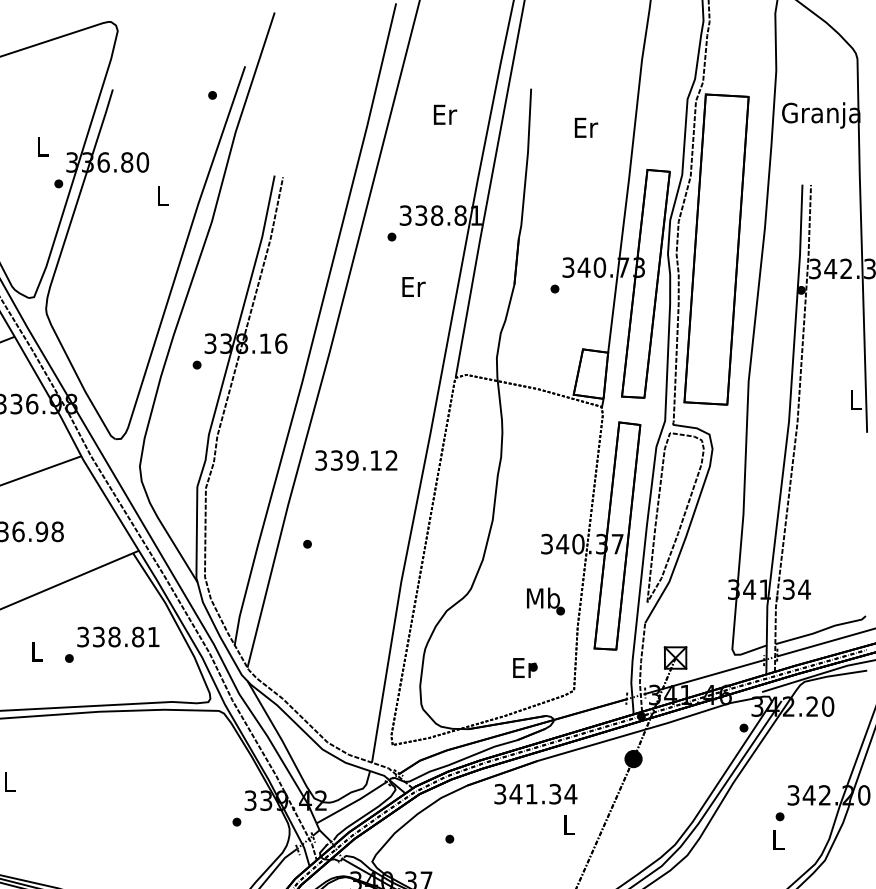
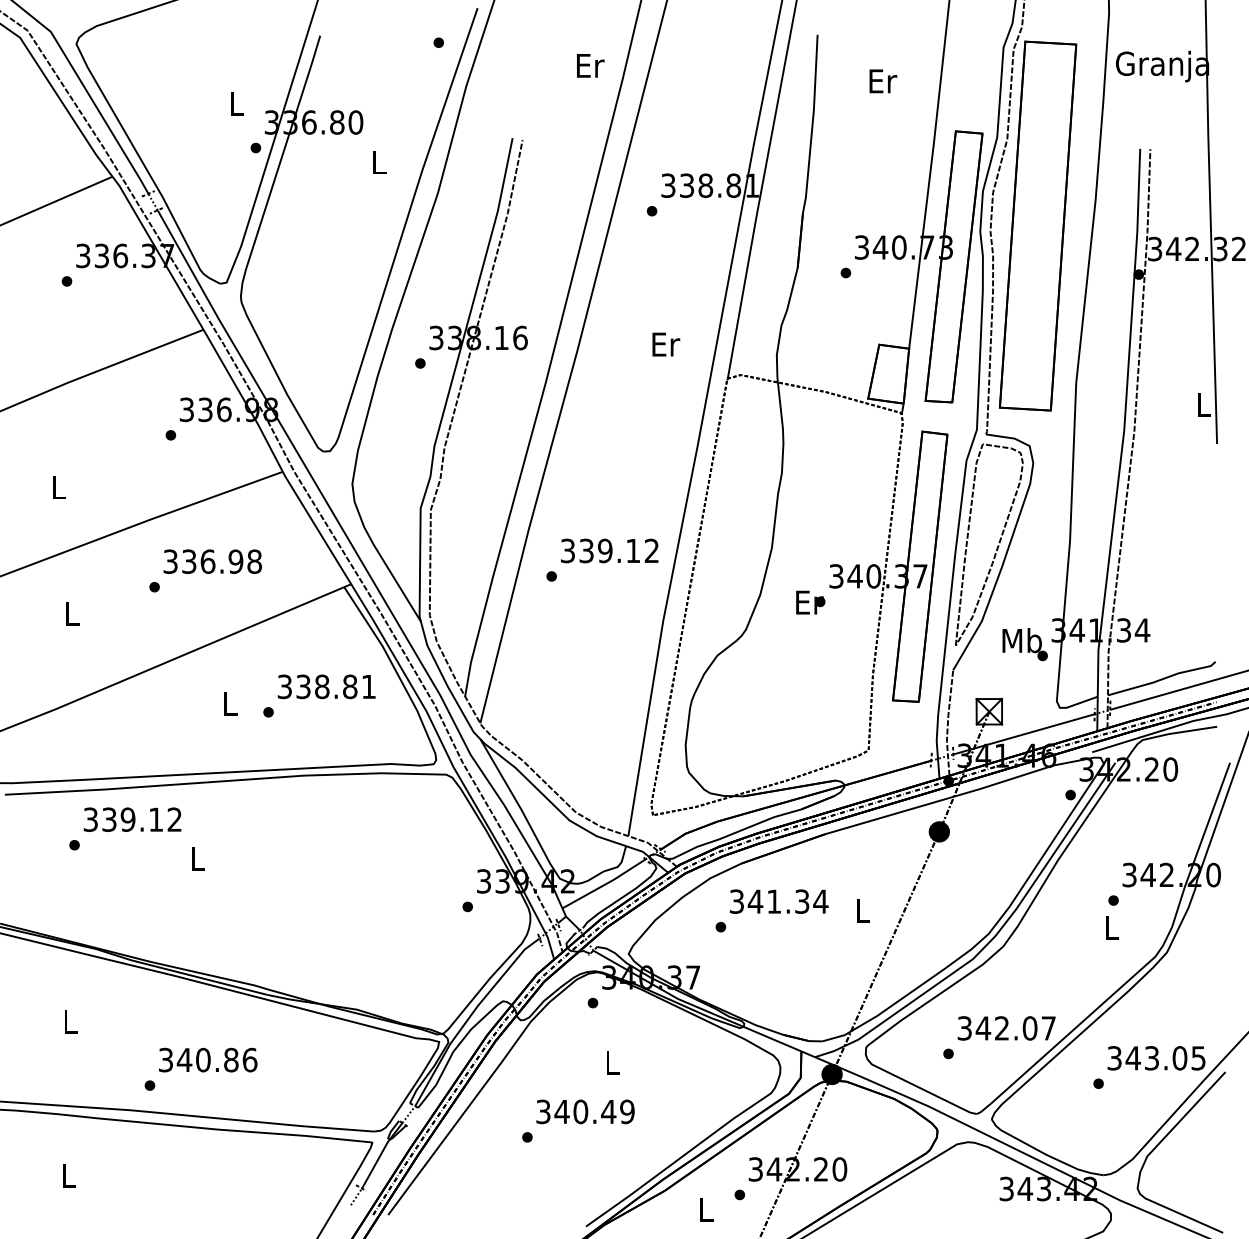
text: (445, 114) -> (590, 65), moved
text: (414, 286) -> (666, 344), moved
text: (356, 460) -> (609, 550), moved
text: (545, 601) -> (1024, 644), moved
text: (525, 667) -> (810, 602), moved
text: (536, 794) -> (779, 901), moved

